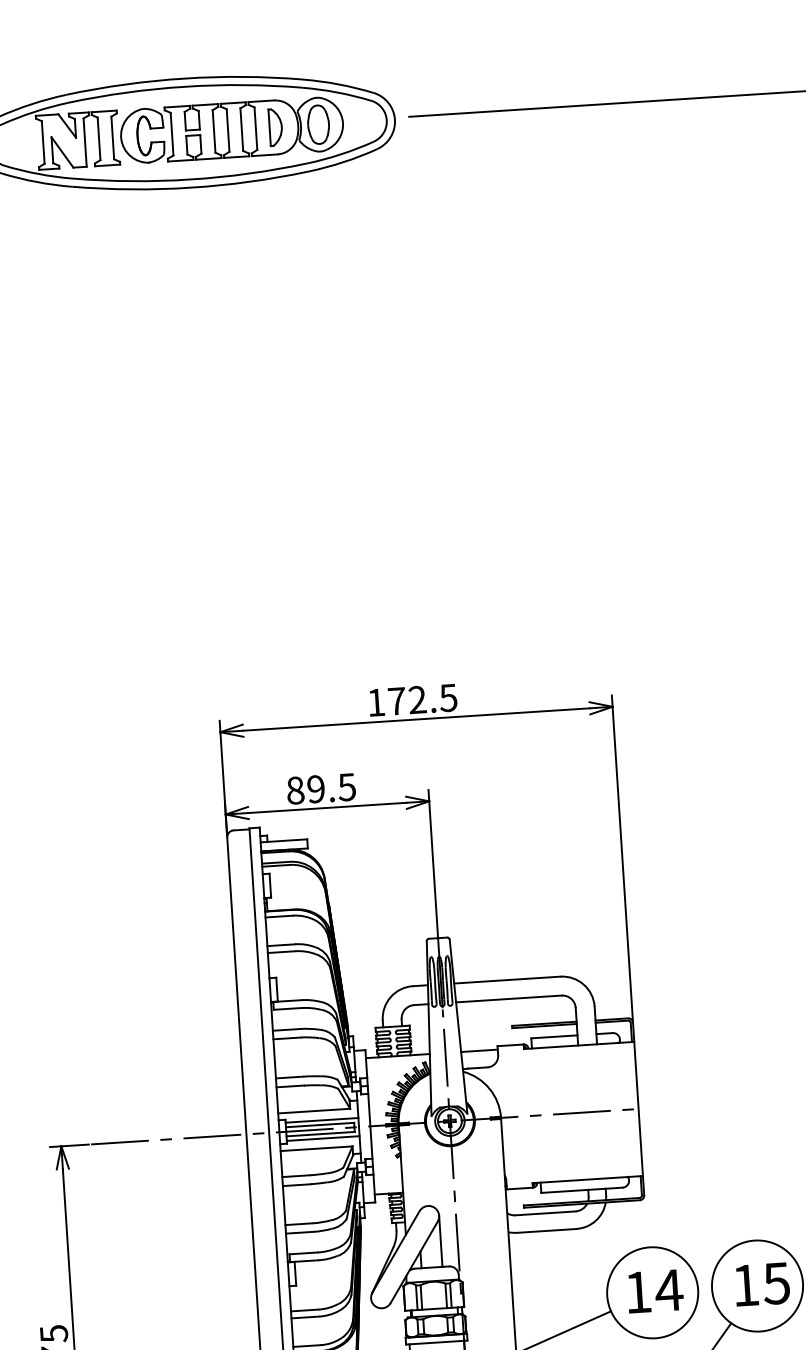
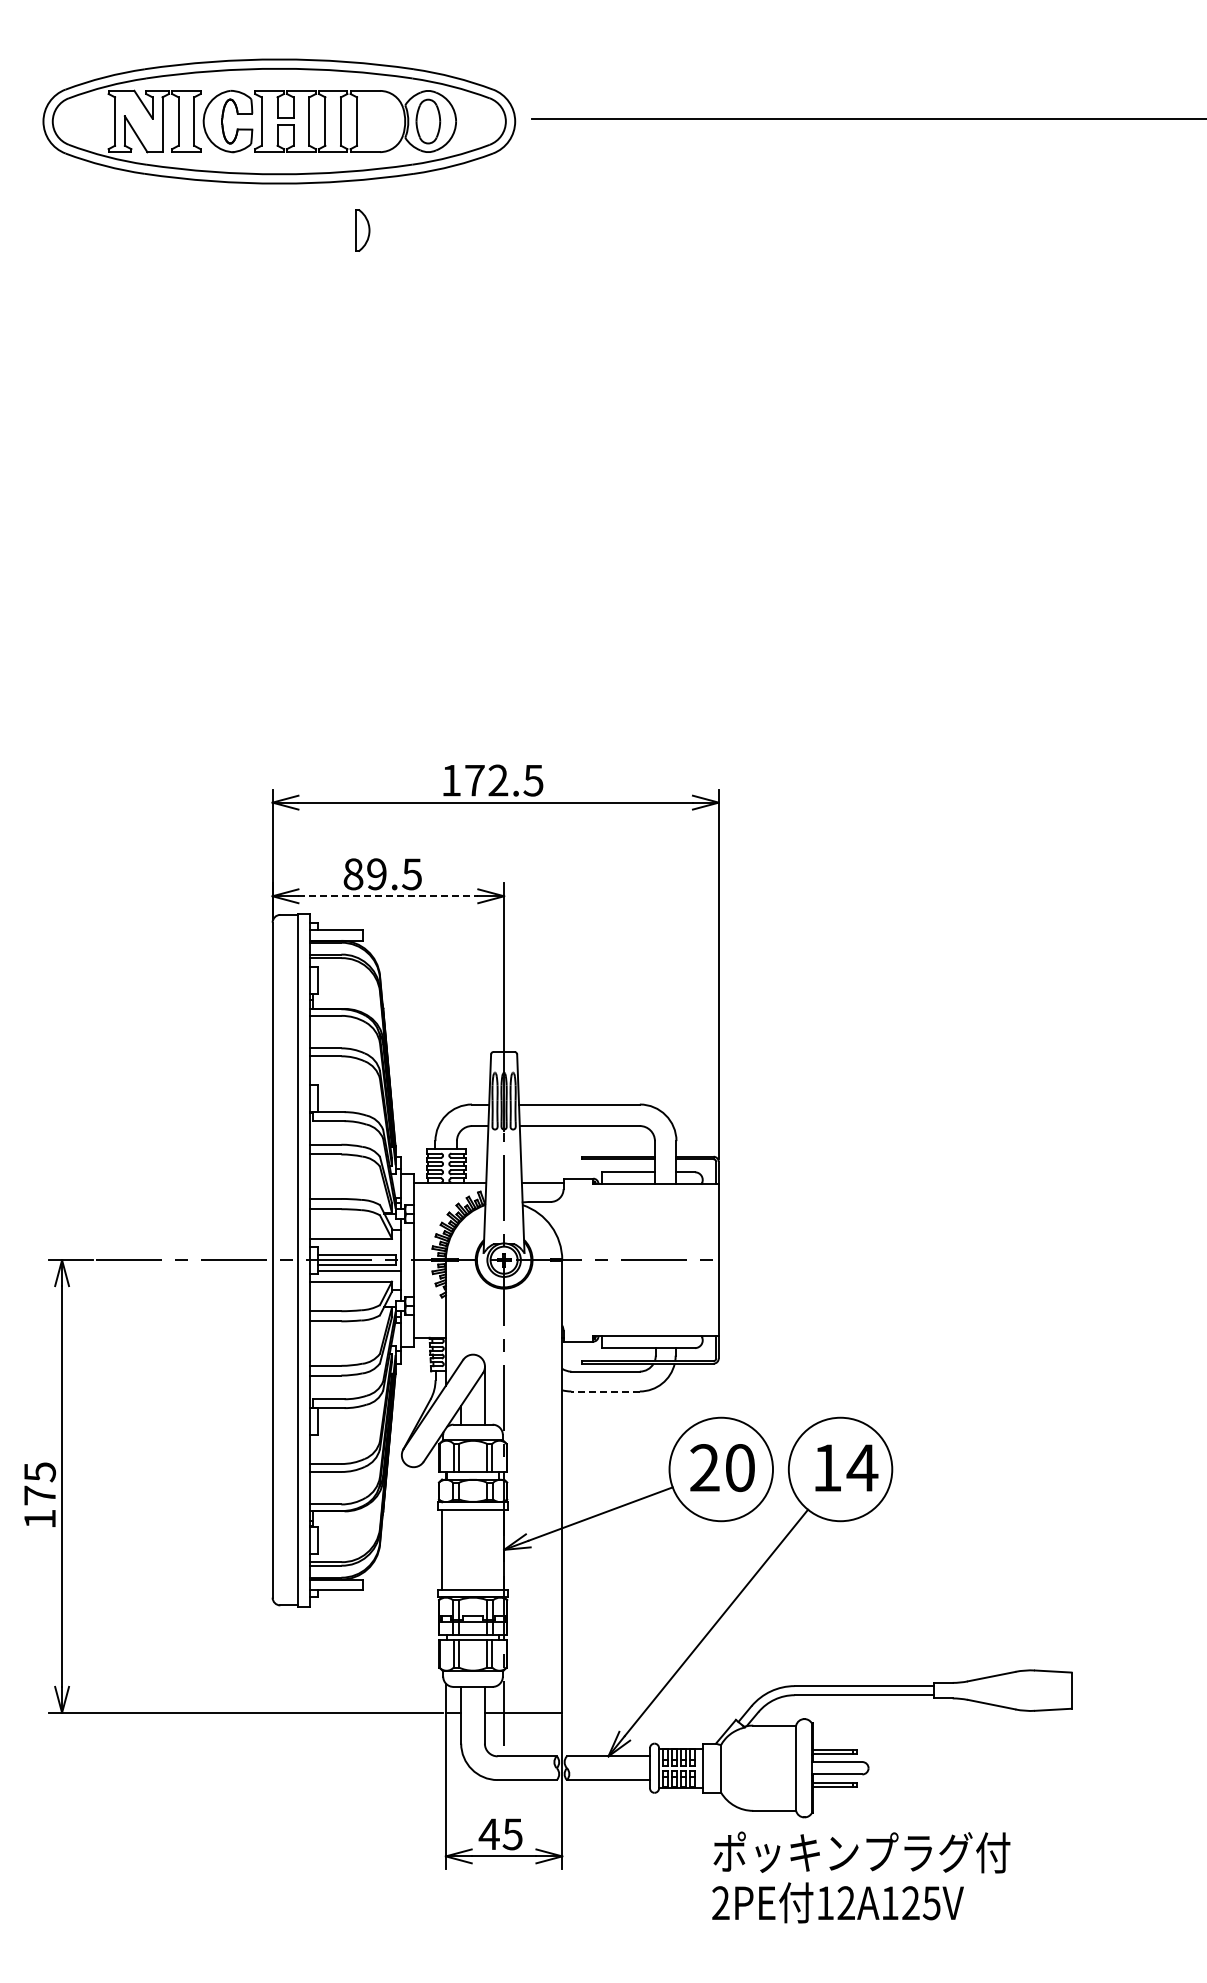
part: (275, 127) -> (362, 230), moved
line: (327, 808) -> (388, 896), solid -> dashed
line: (321, 1120) -> (358, 1249), removed
line: (546, 1230) -> (605, 1391), solid -> dashed
text: (776, 1283) -> (862, 1468), 15 -> 14
text: (653, 1291) -> (722, 1468), 14 -> 20

